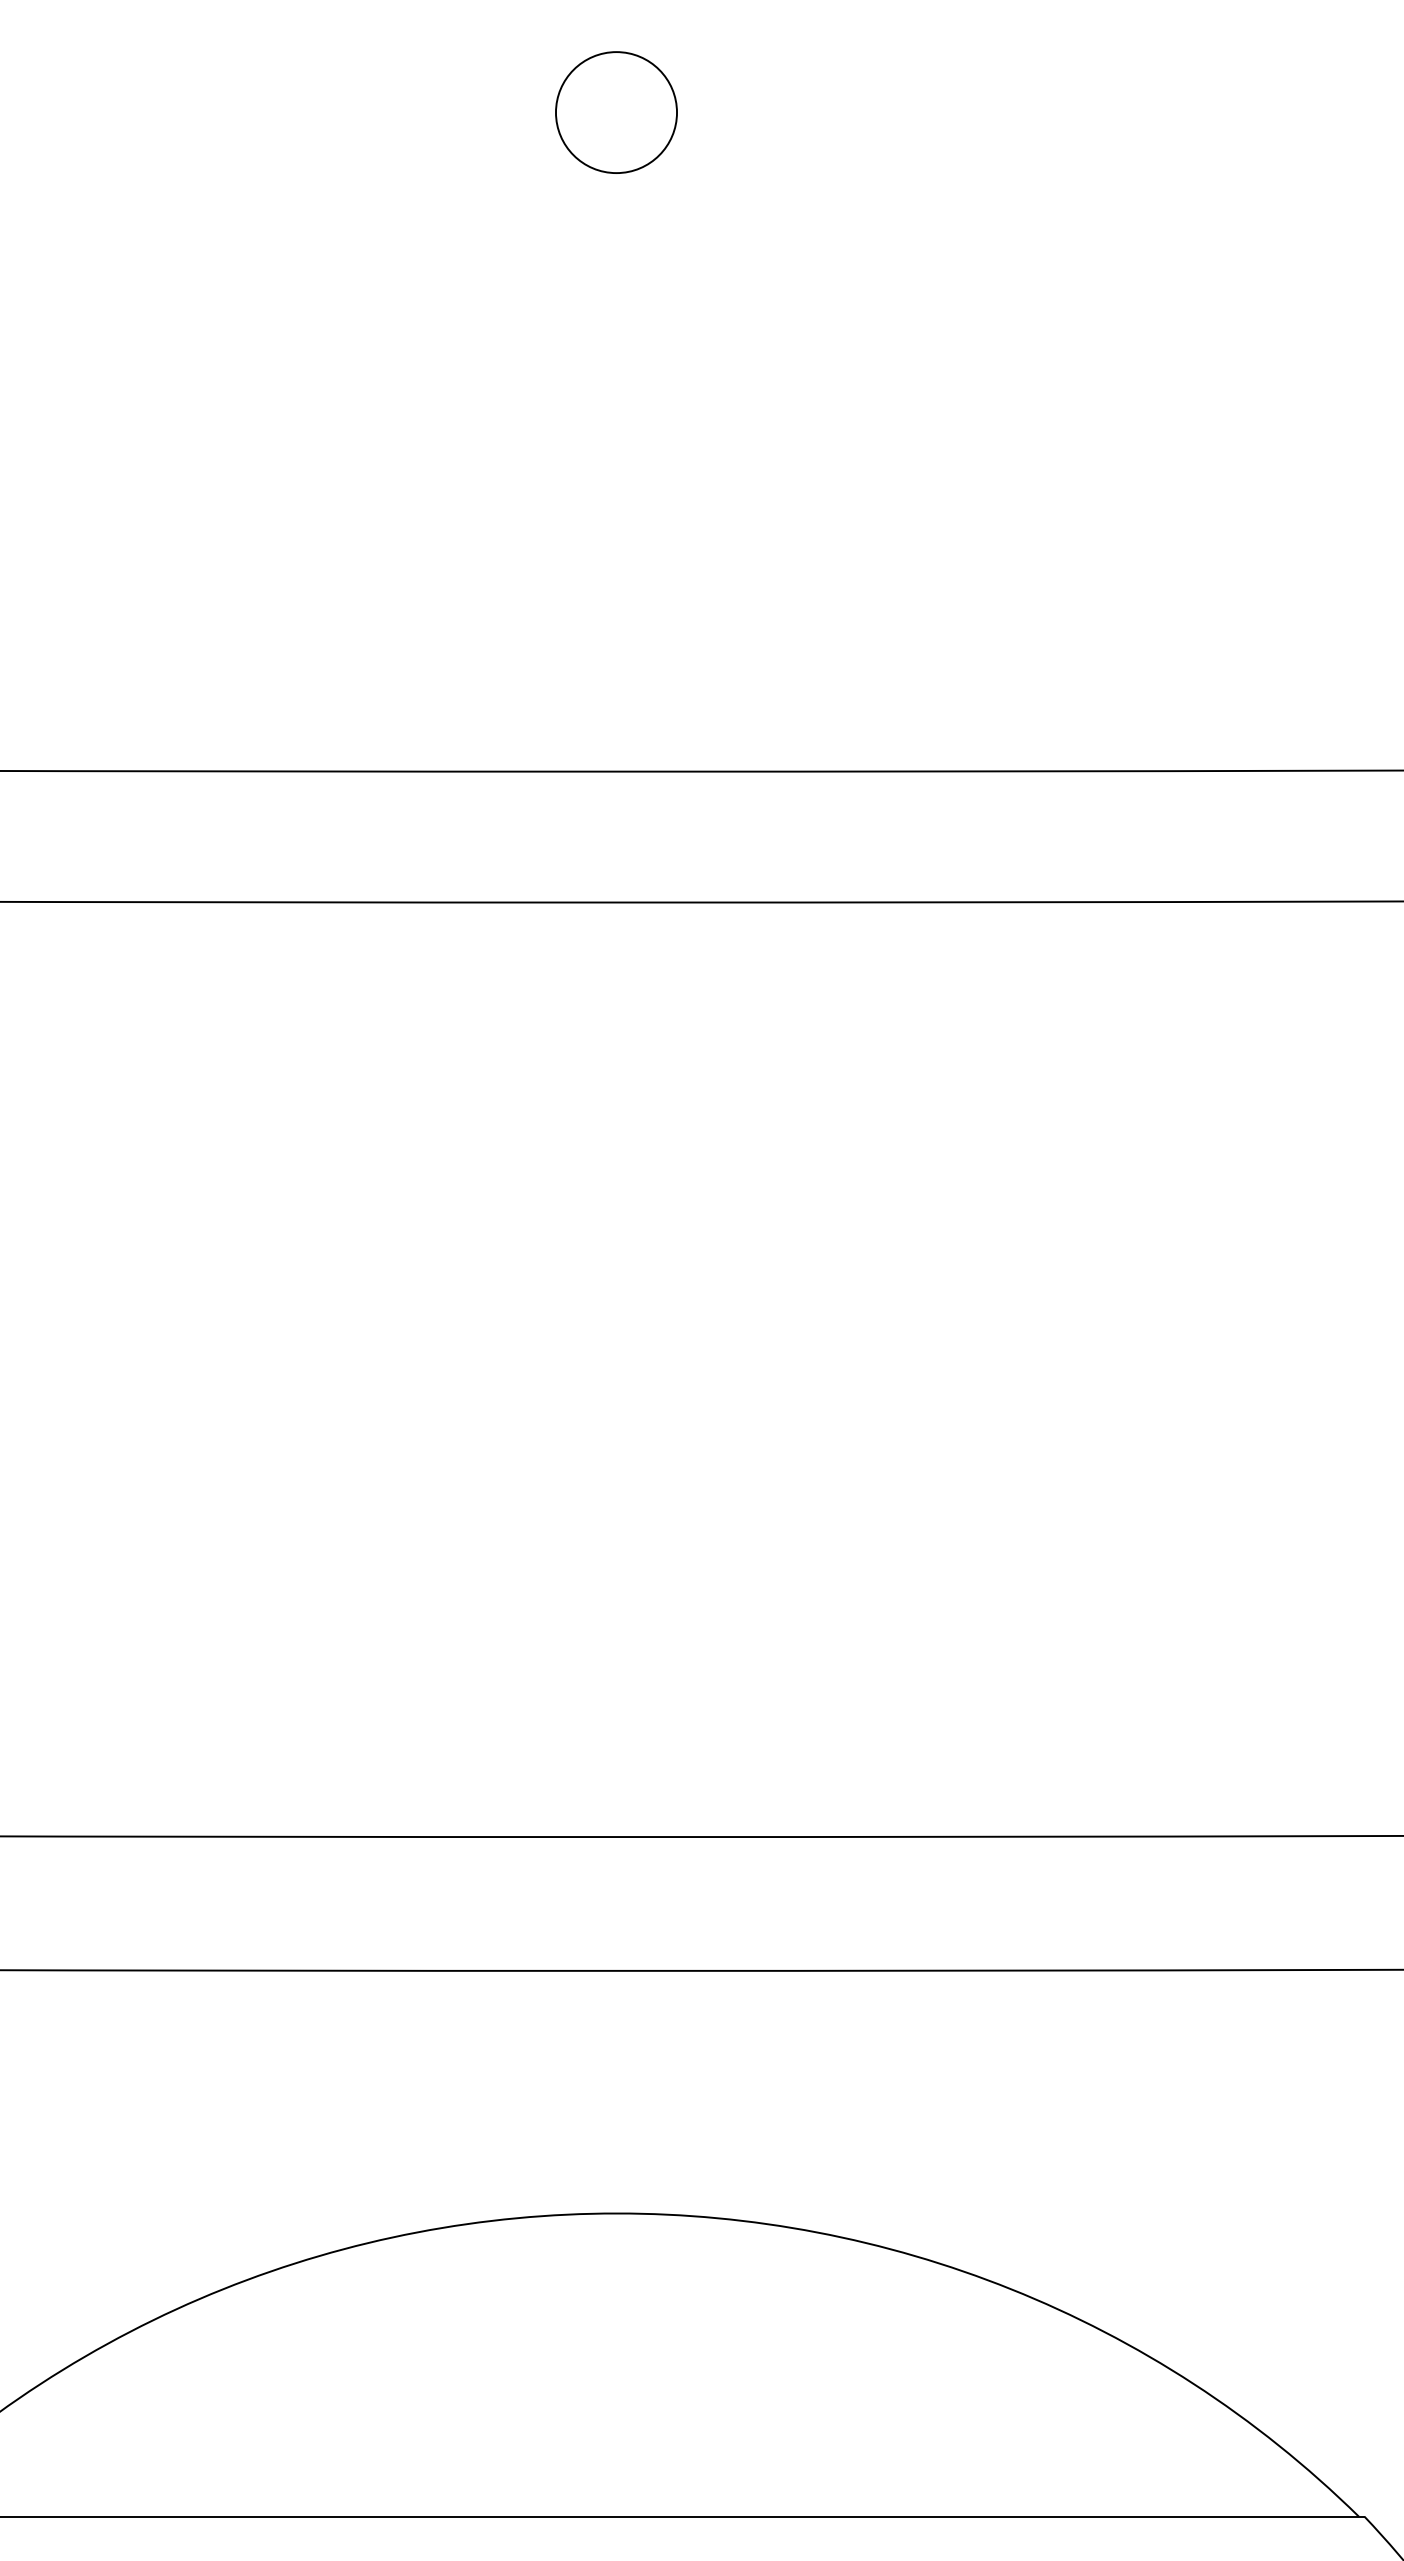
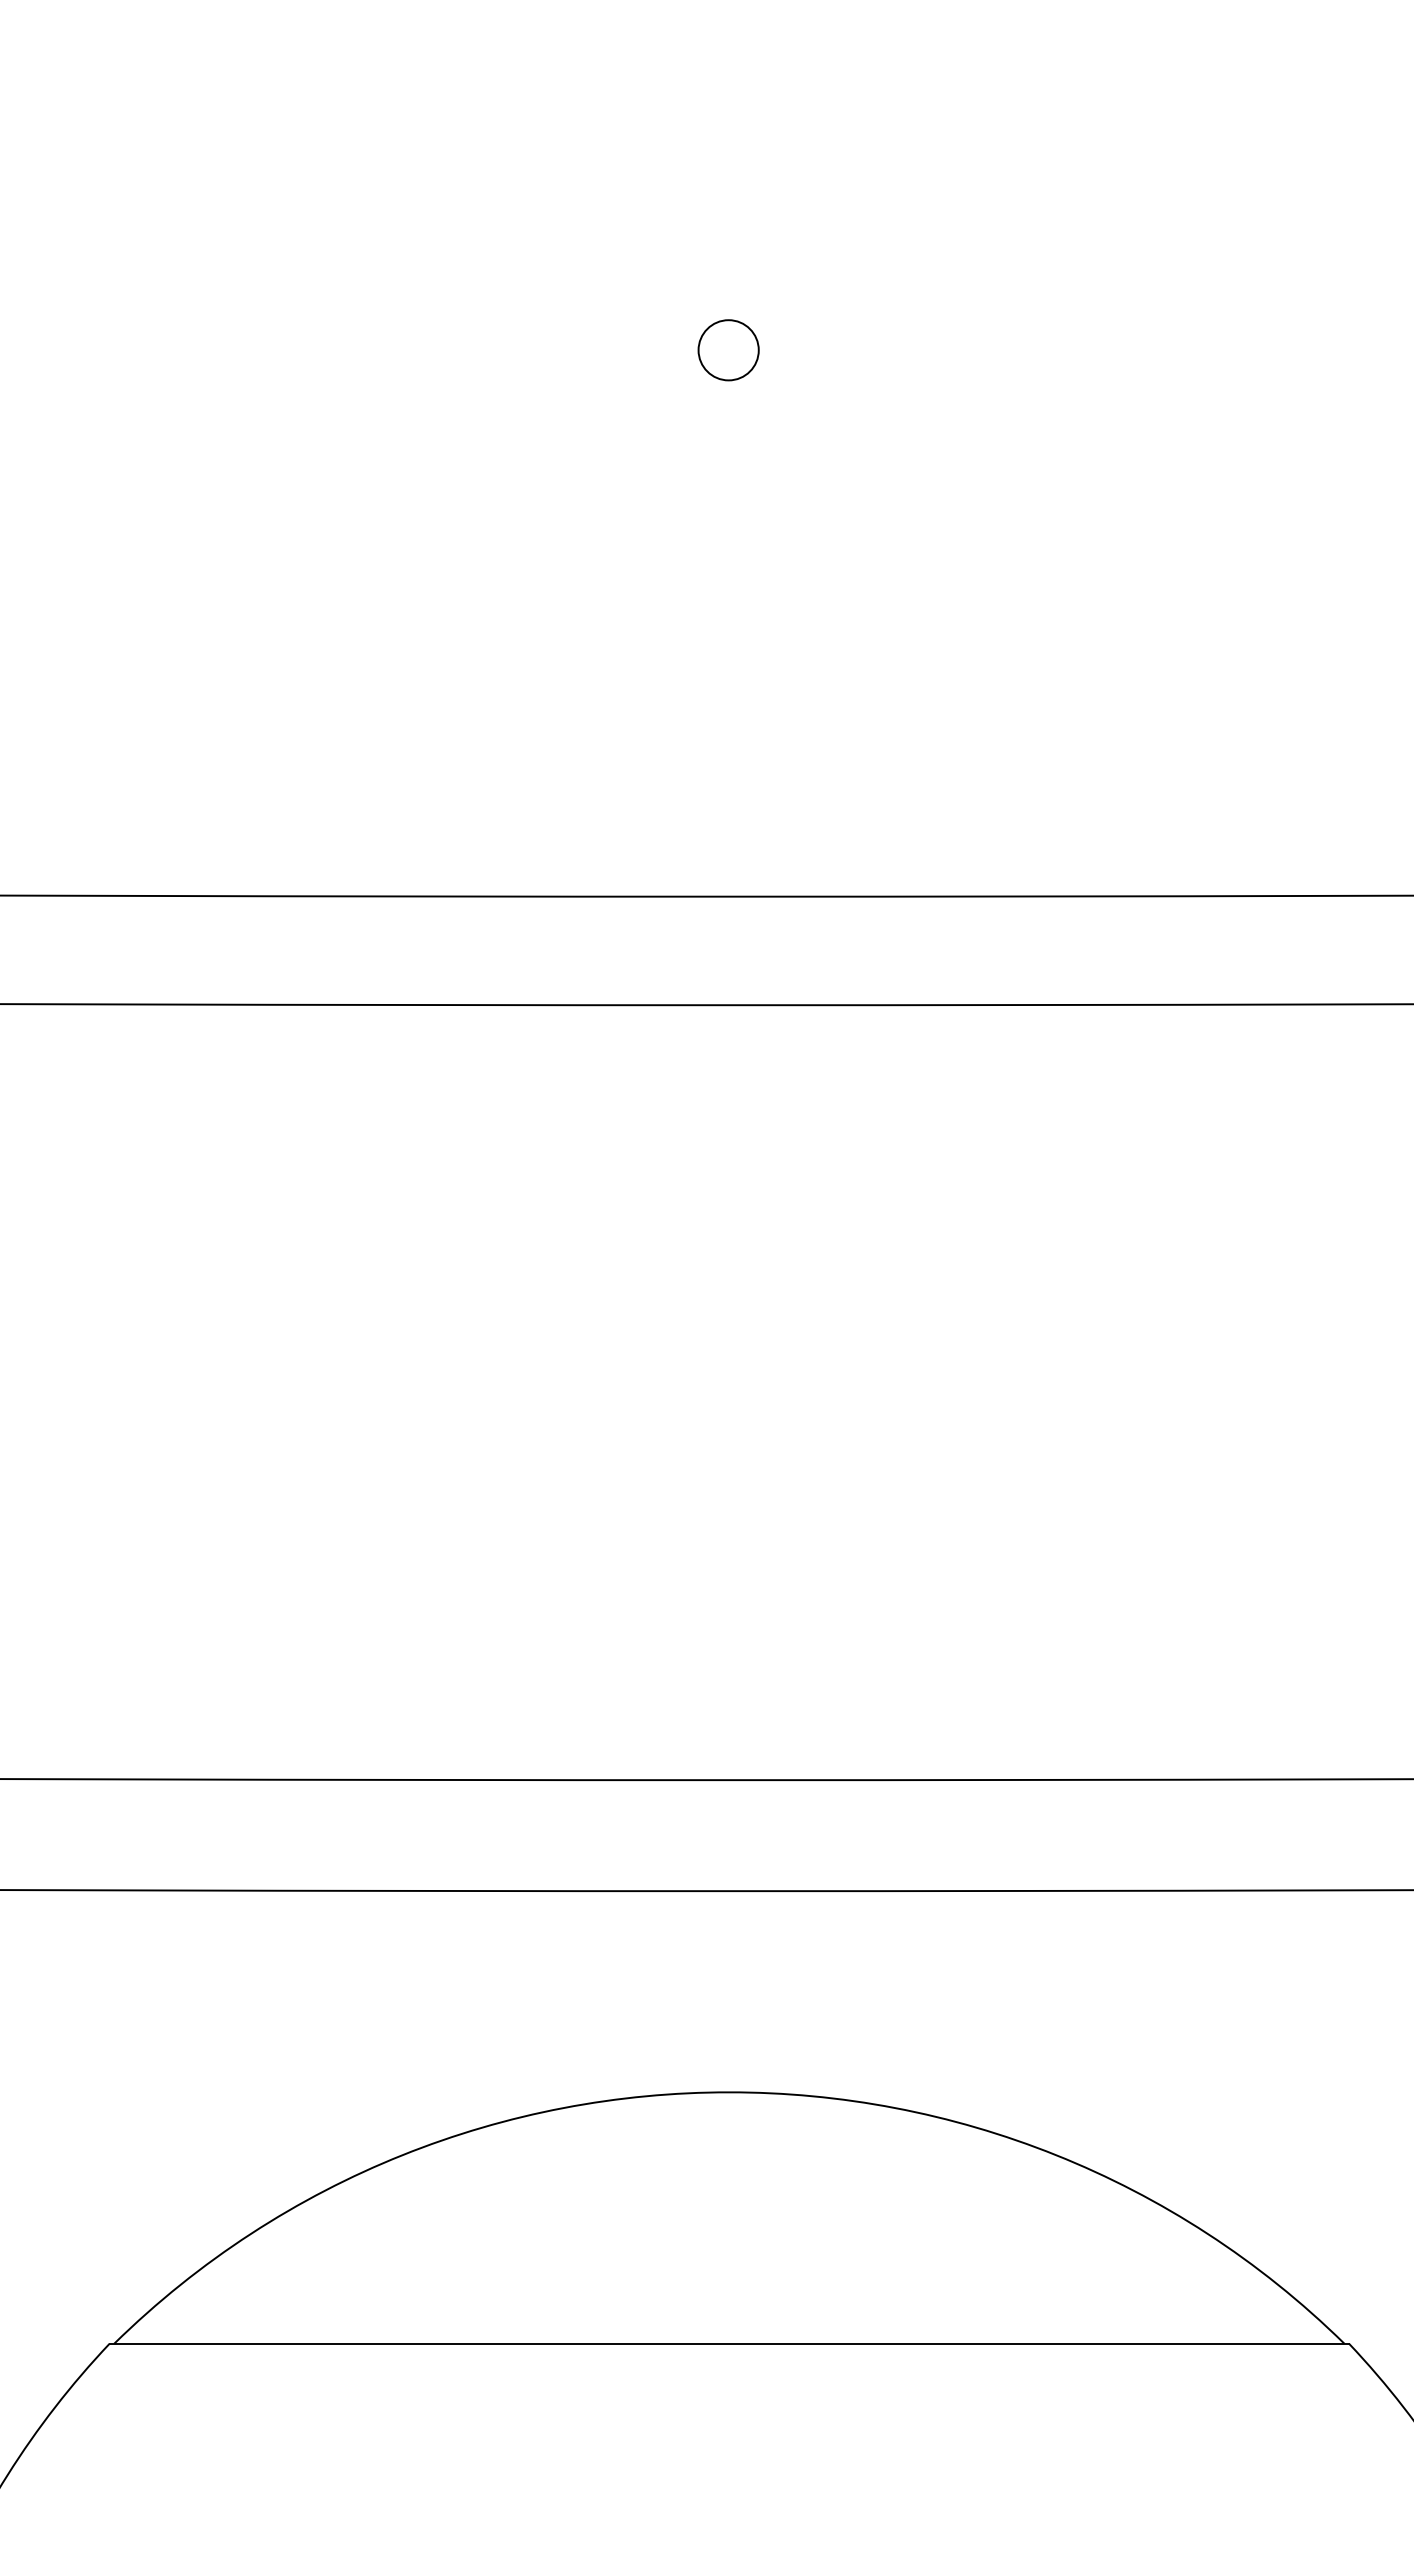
part: (616, 113) -> (728, 350), size x0.6

